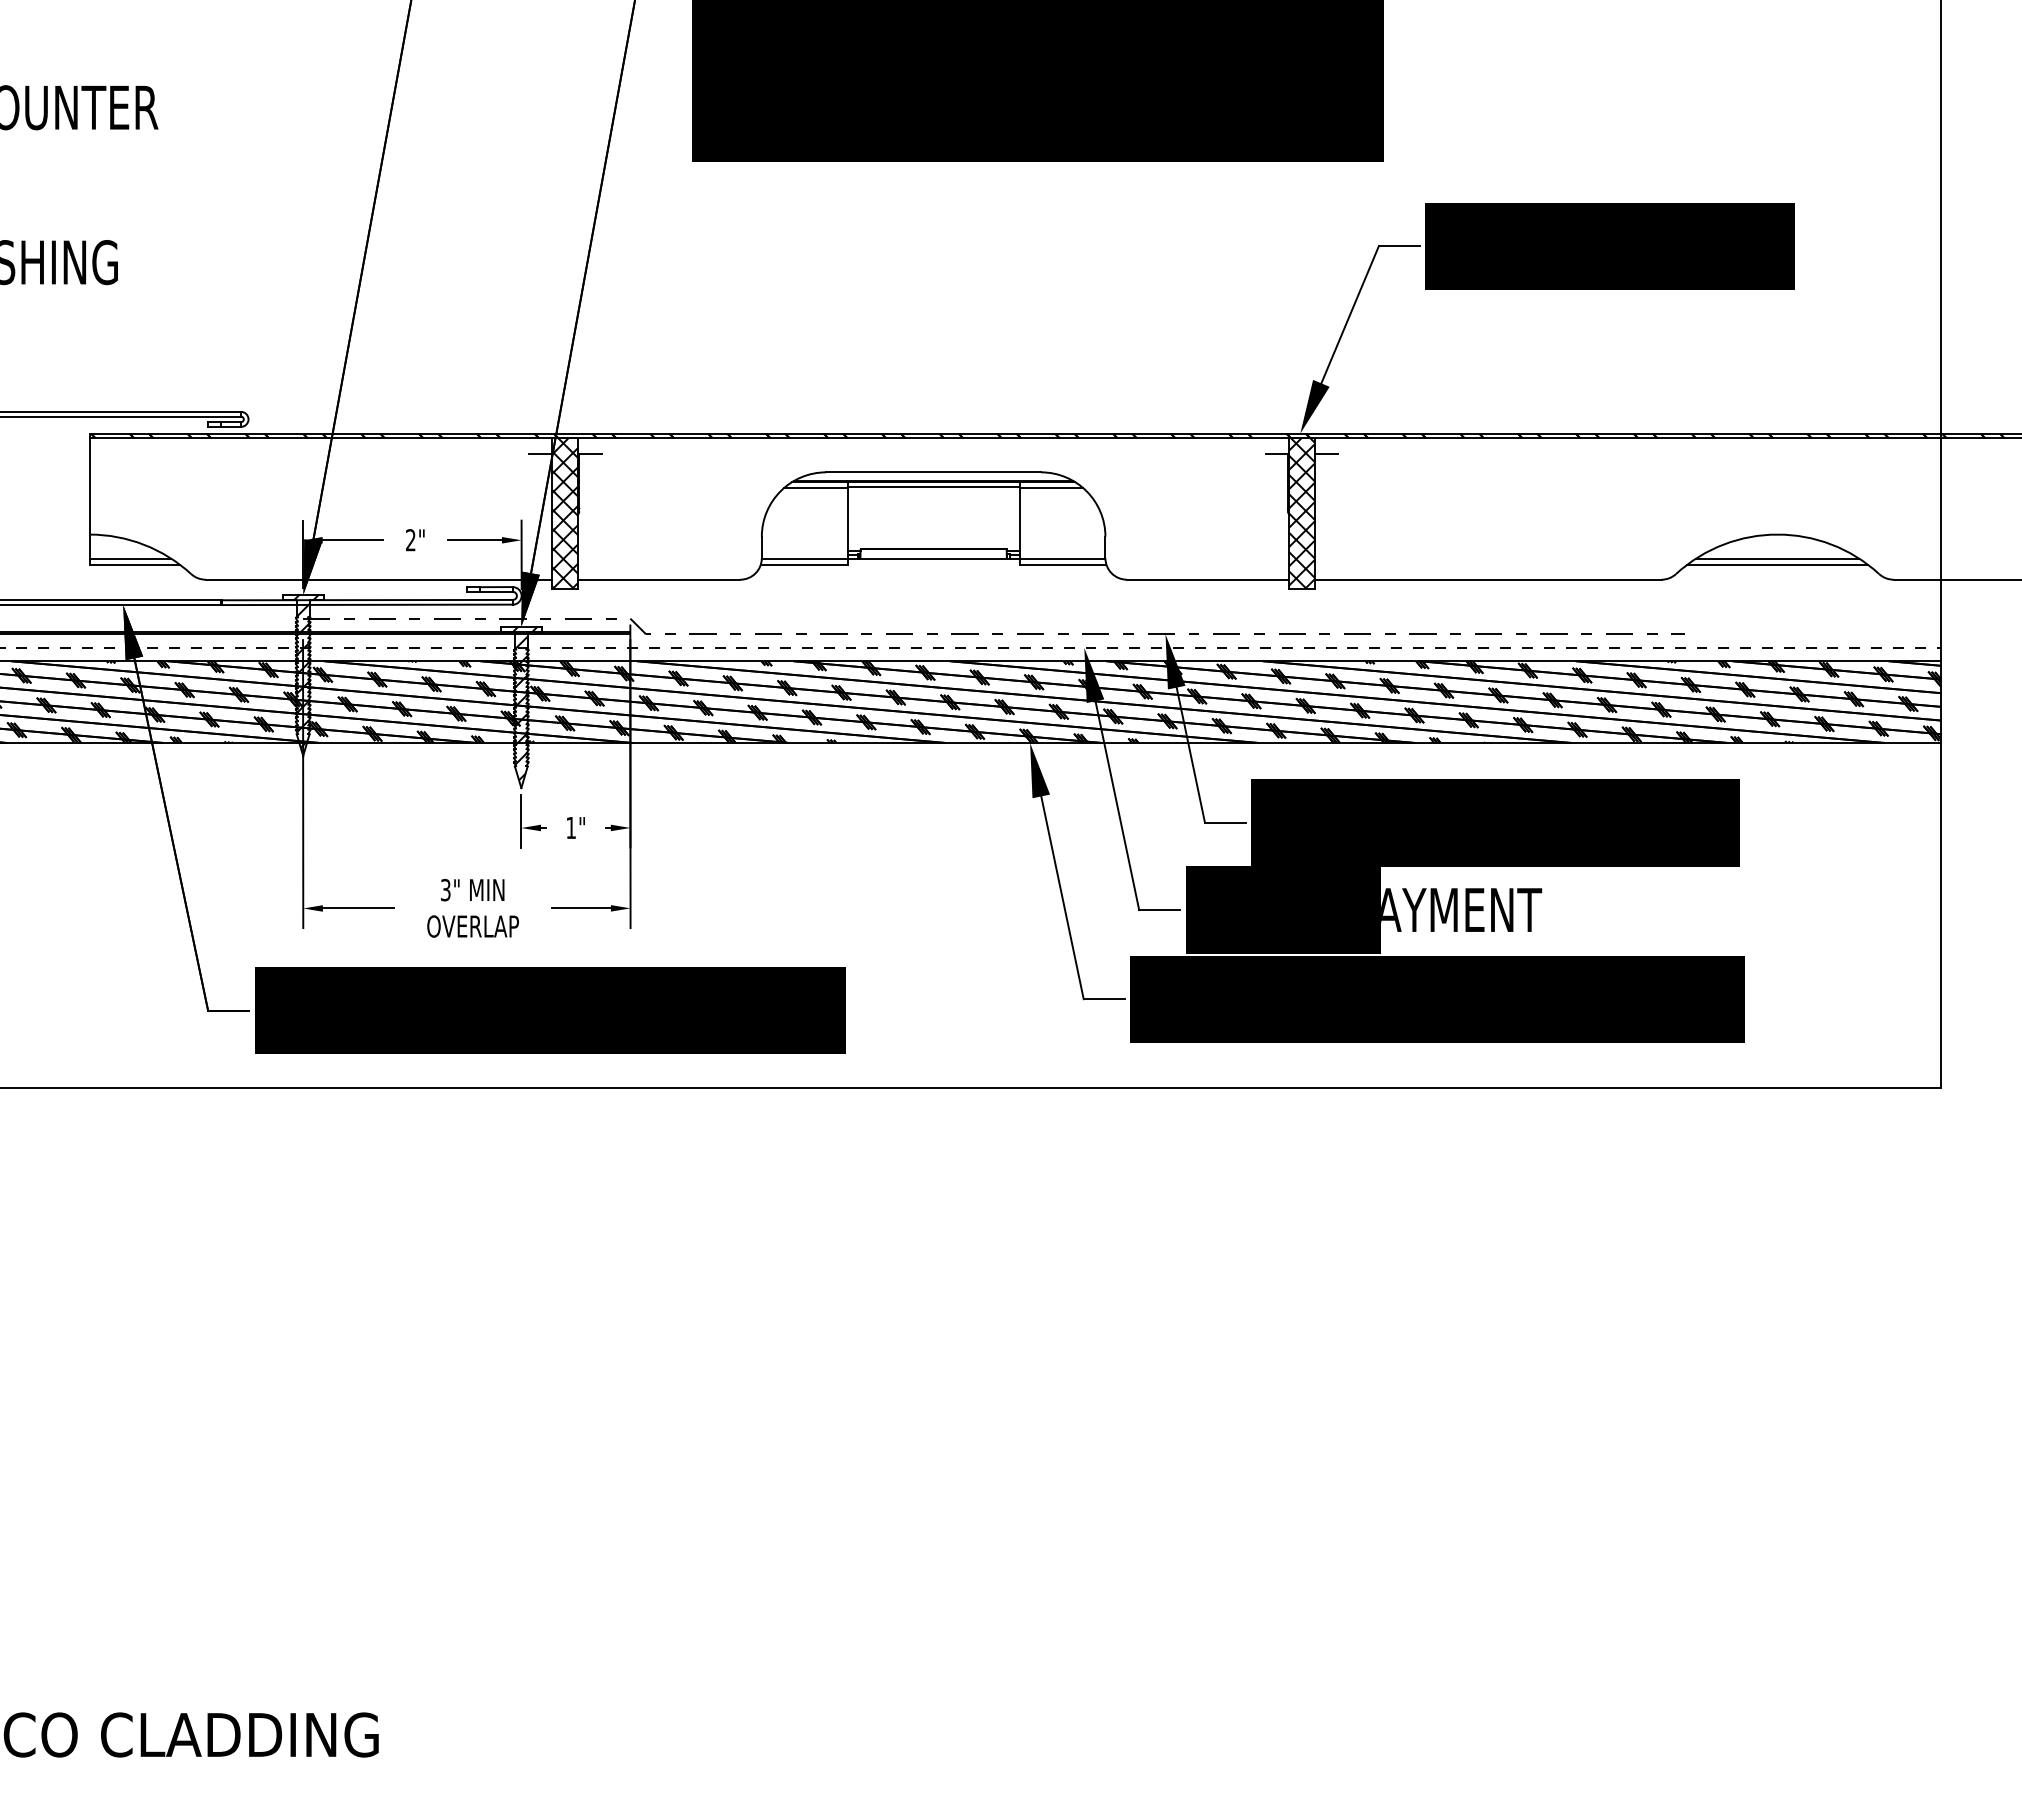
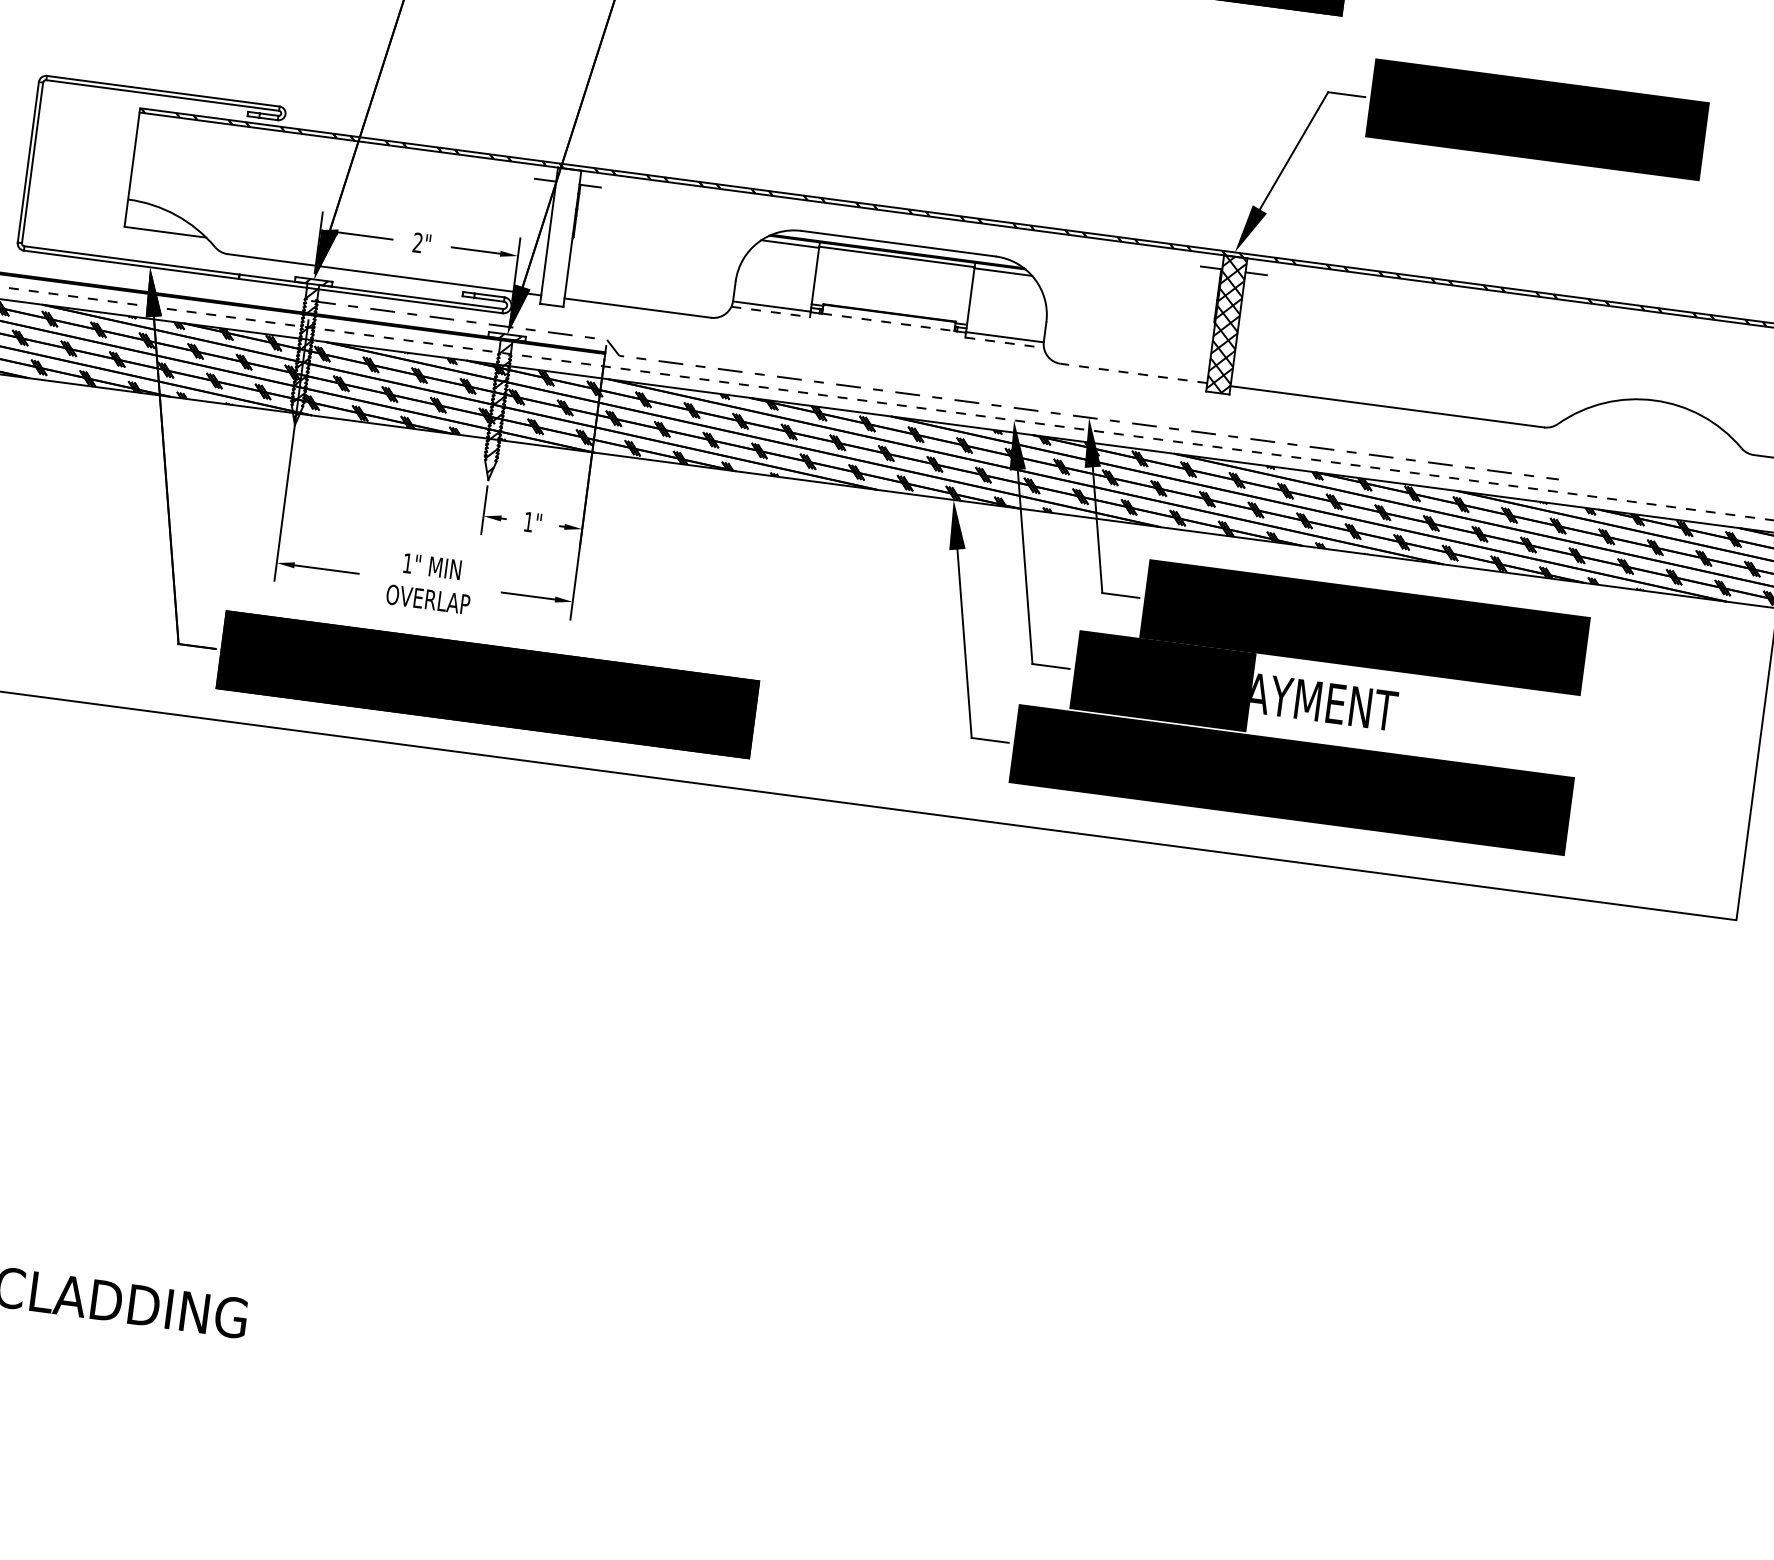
hatch: (565, 513) -> (560, 237), removed
line: (130, 558) -> (162, 226), removed
line: (1777, 558) -> (1651, 422), removed
line: (934, 559) -> (889, 322), solid -> dashed
line: (804, 564) -> (770, 311), solid -> dashed
line: (1063, 564) -> (1005, 342), solid -> dashed
line: (1777, 564) -> (1650, 427), removed
line: (1207, 579) -> (1133, 373), solid -> dashed
text: (445, 889) -> (407, 562), 3" -> 1"

